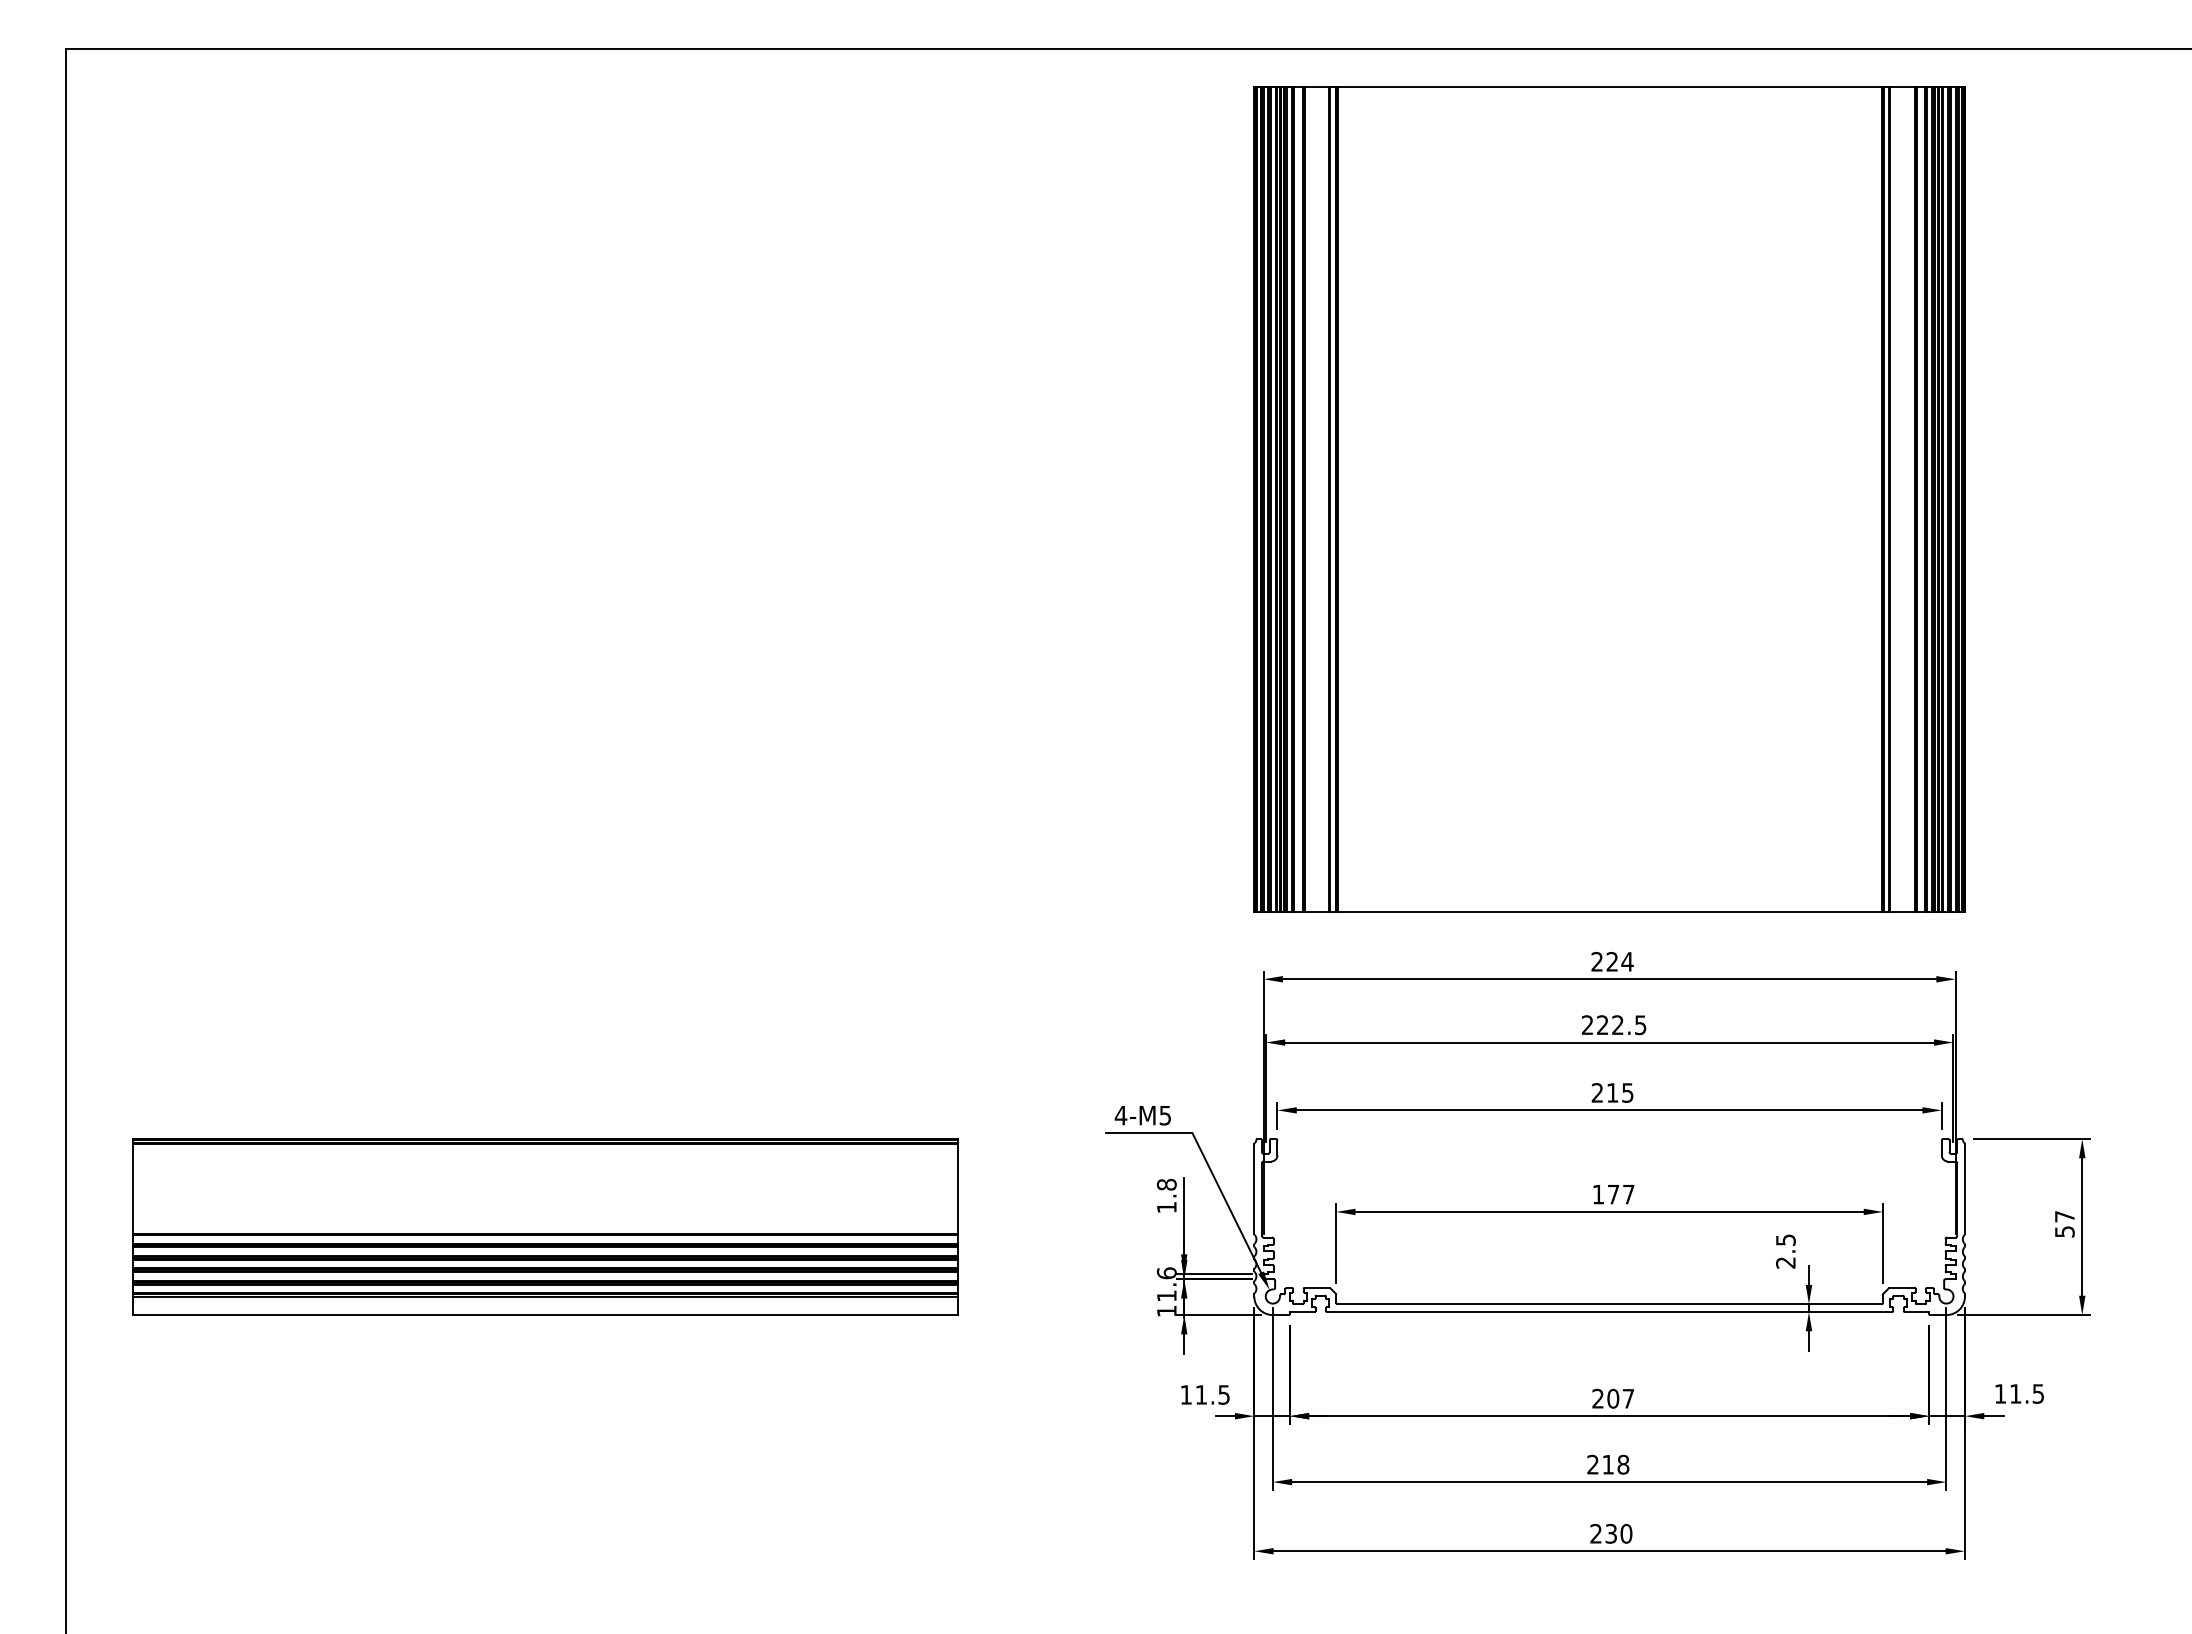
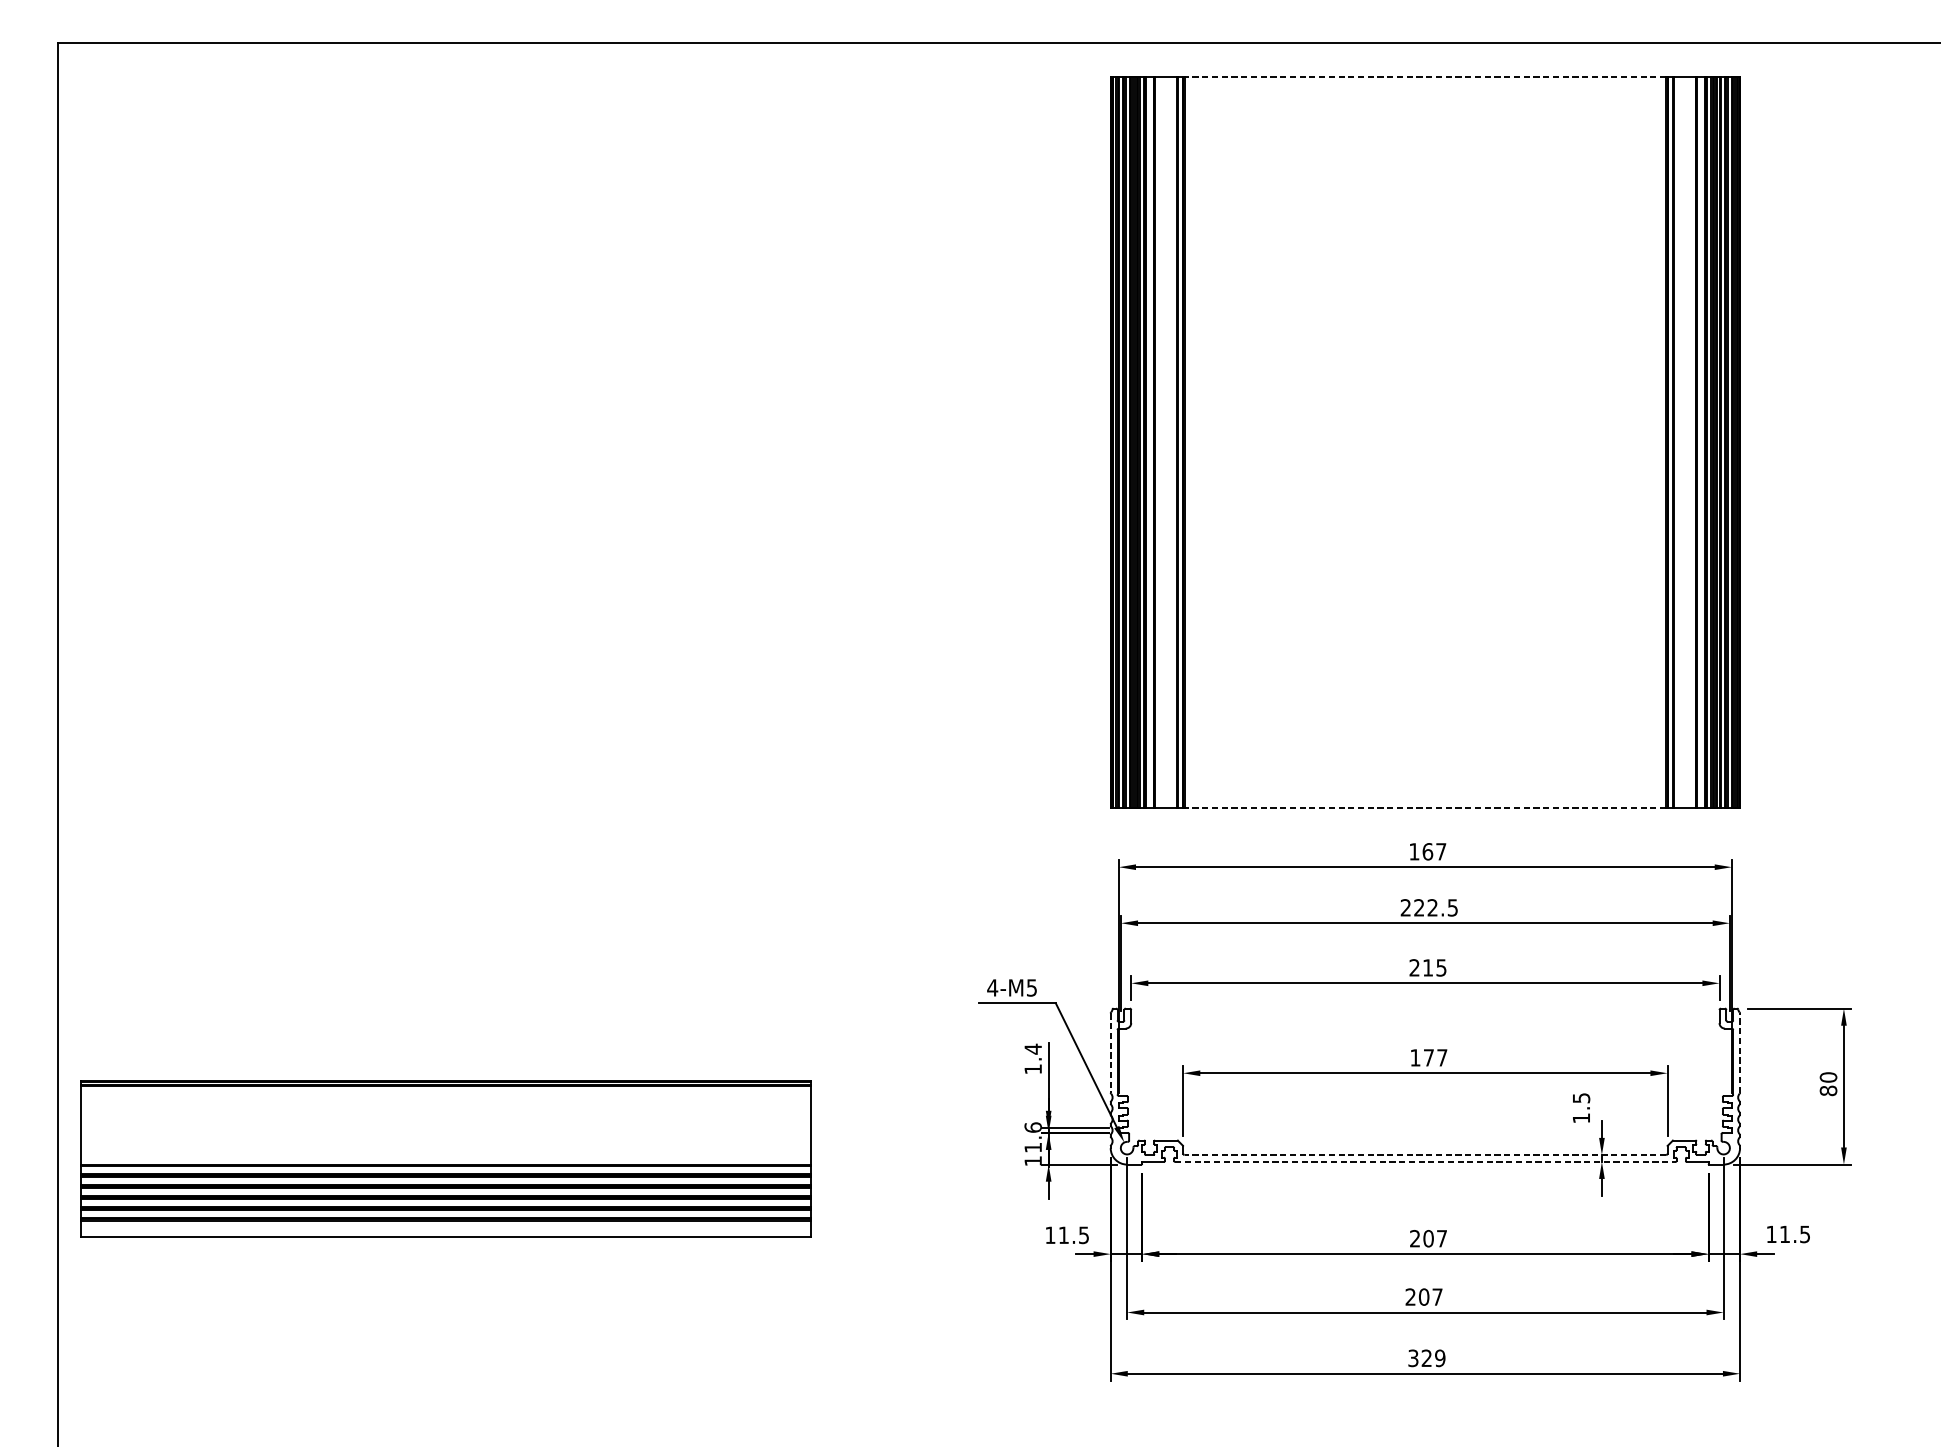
line: (1609, 87) -> (1425, 77), solid -> dashed
line: (1609, 912) -> (1425, 808), solid -> dashed
text: (1612, 961) -> (1427, 851), 224 -> 167
text: (1166, 1184) -> (1032, 1048), 1.8 -> 1.4
line: (1254, 1189) -> (1110, 1053), solid -> dashed
line: (1964, 1189) -> (1739, 1053), solid -> dashed
text: (2064, 1223) -> (1828, 1083), 57 -> 80
part: (545, 1226) -> (445, 1158), moved
text: (1785, 1262) -> (1581, 1118), 2.5 -> 1.5
line: (1609, 1304) -> (1425, 1155), solid -> dashed
line: (1609, 1311) -> (1425, 1161), solid -> dashed
text: (1615, 1464) -> (1430, 1296), 218 -> 207
text: (1611, 1533) -> (1427, 1358), 230 -> 329

